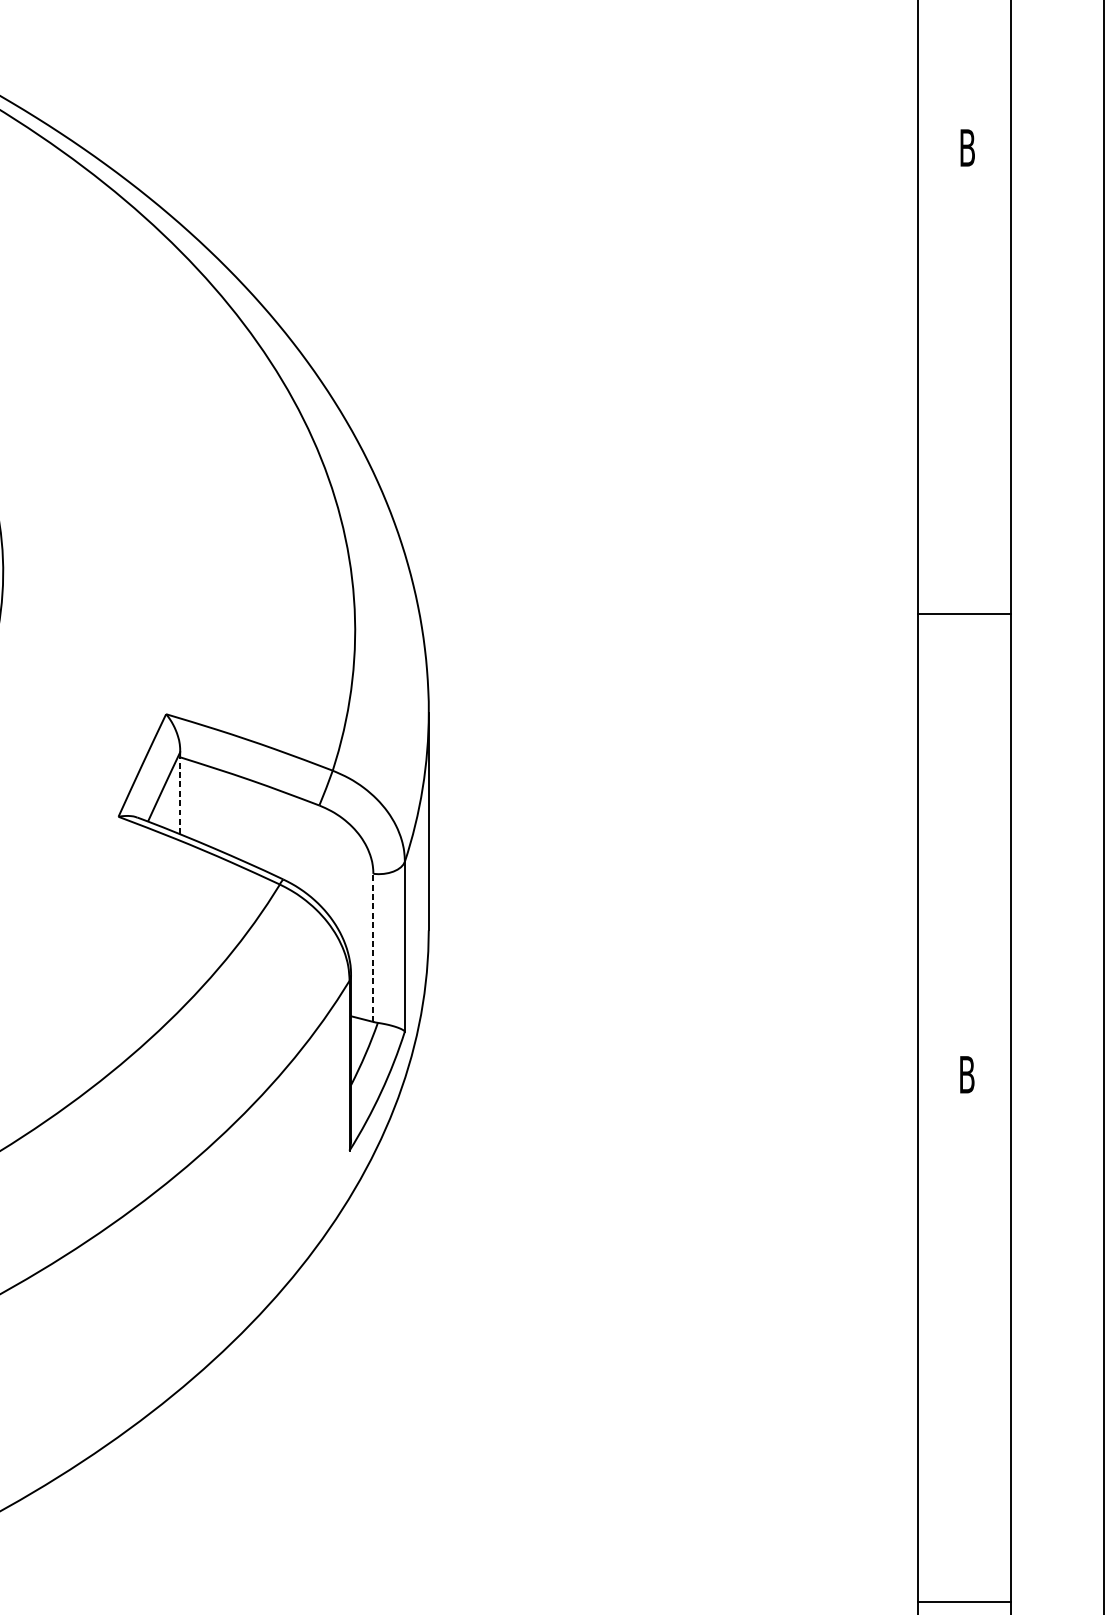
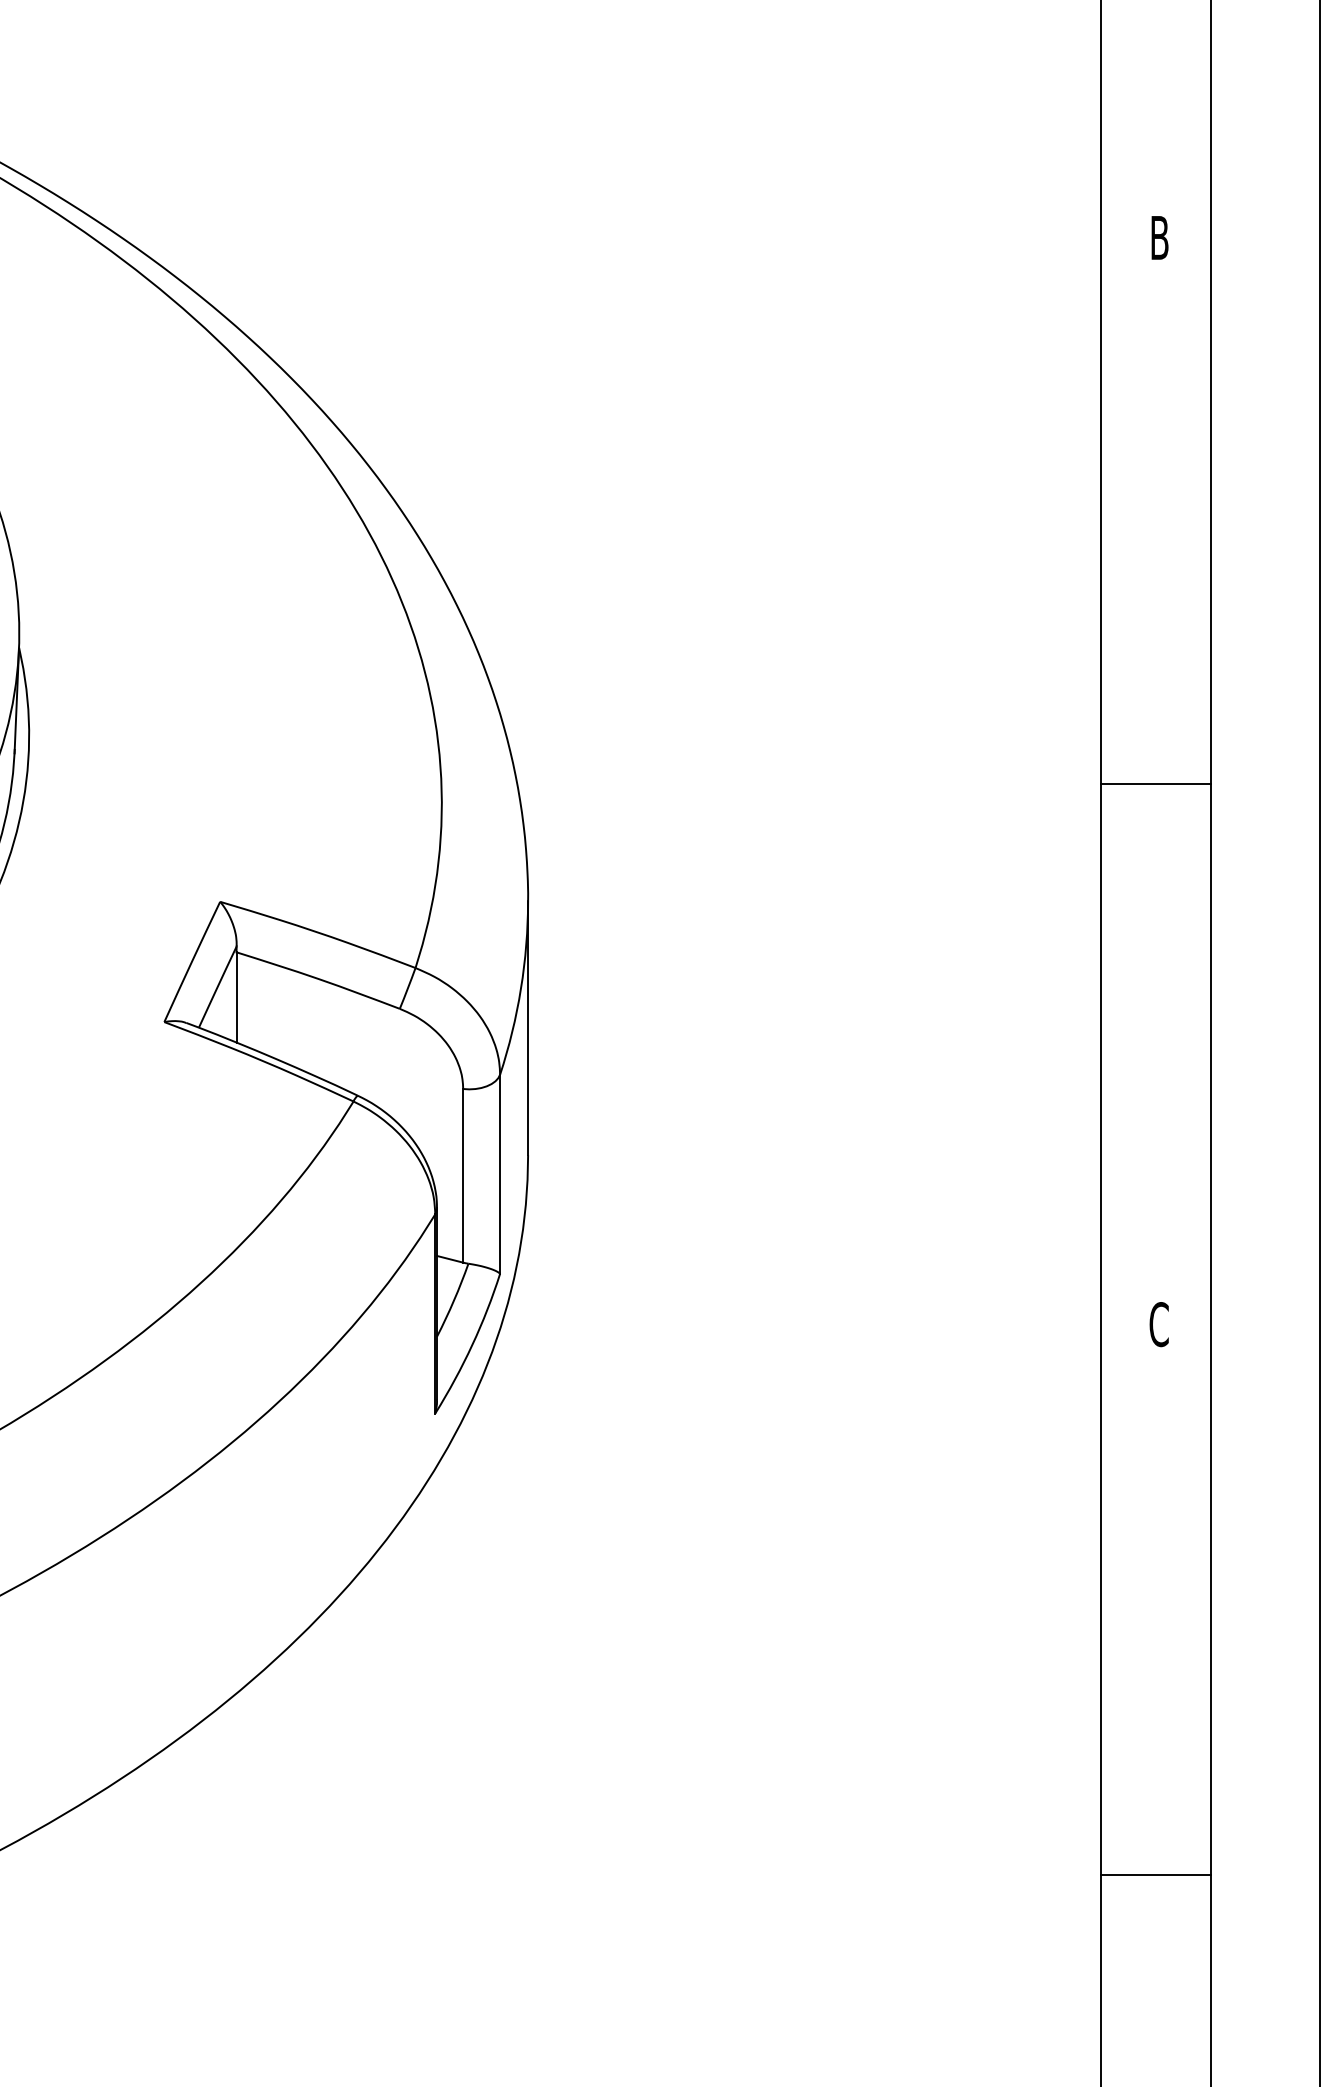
line: (180, 794) -> (236, 996), dashed -> solid
line: (373, 947) -> (463, 1175), dashed -> solid
text: (966, 1074) -> (1158, 1324), B -> C
line: (963, 1602) -> (1155, 1875), moved

